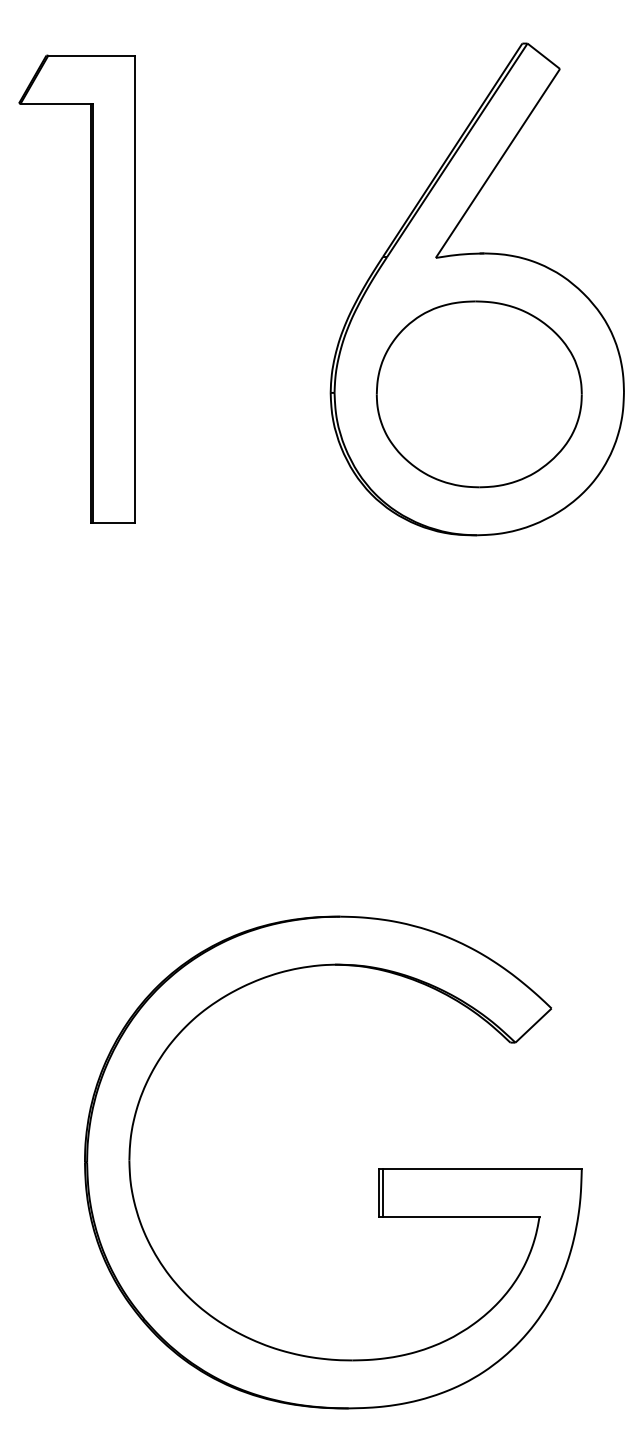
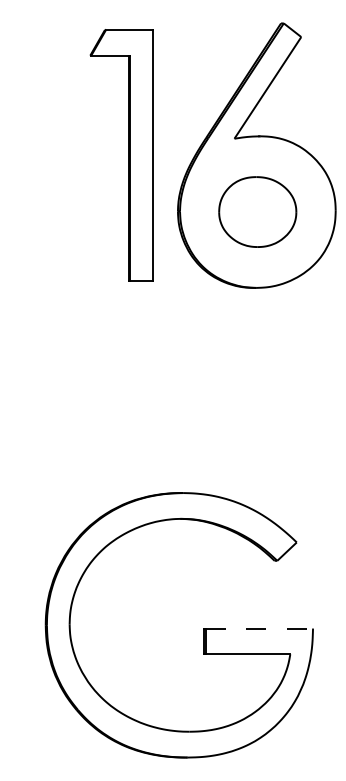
part: (90, 289) -> (128, 155), moved
part: (478, 393) -> (257, 211), size x0.7
line: (482, 1168) -> (259, 628), solid -> dashed

